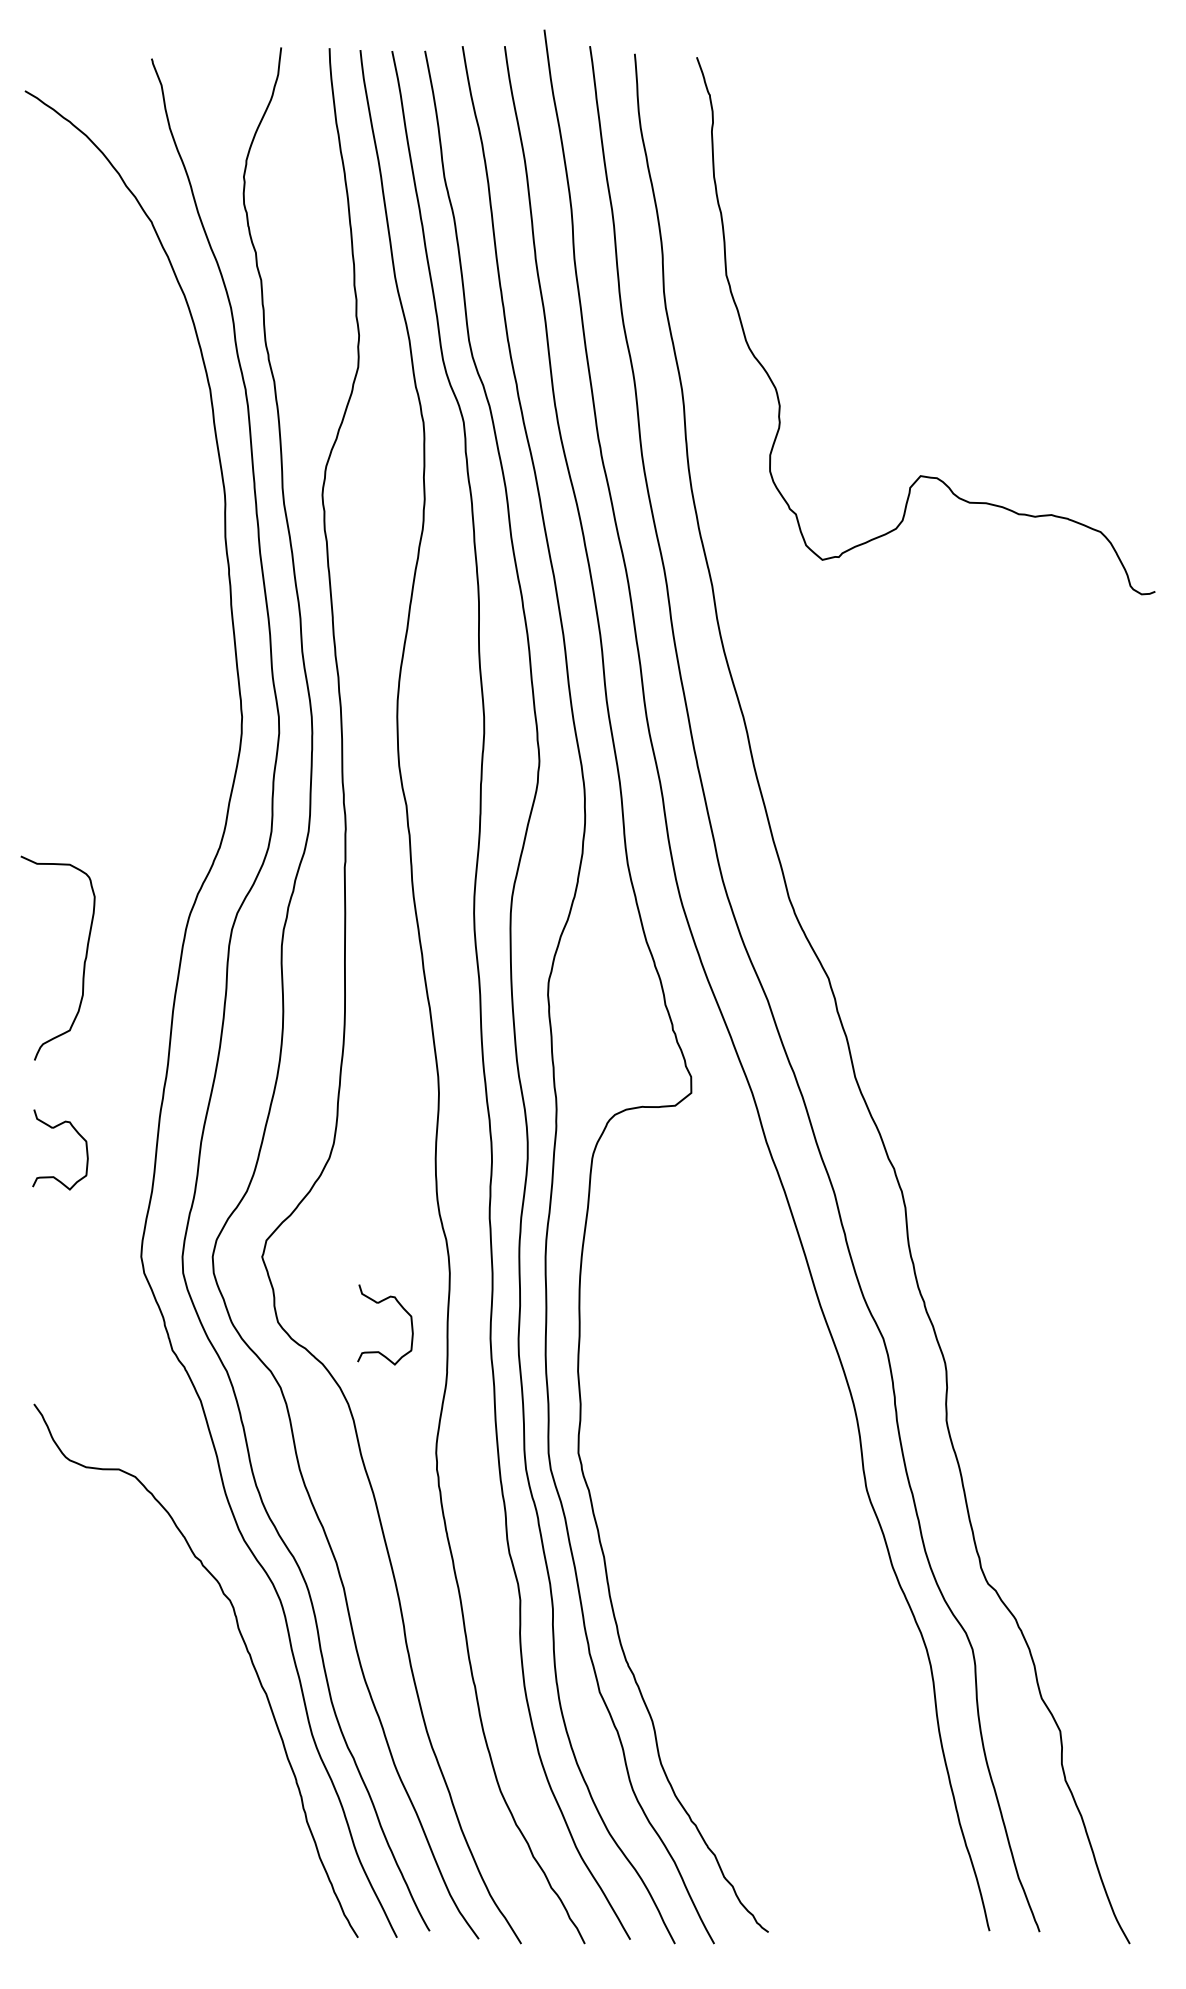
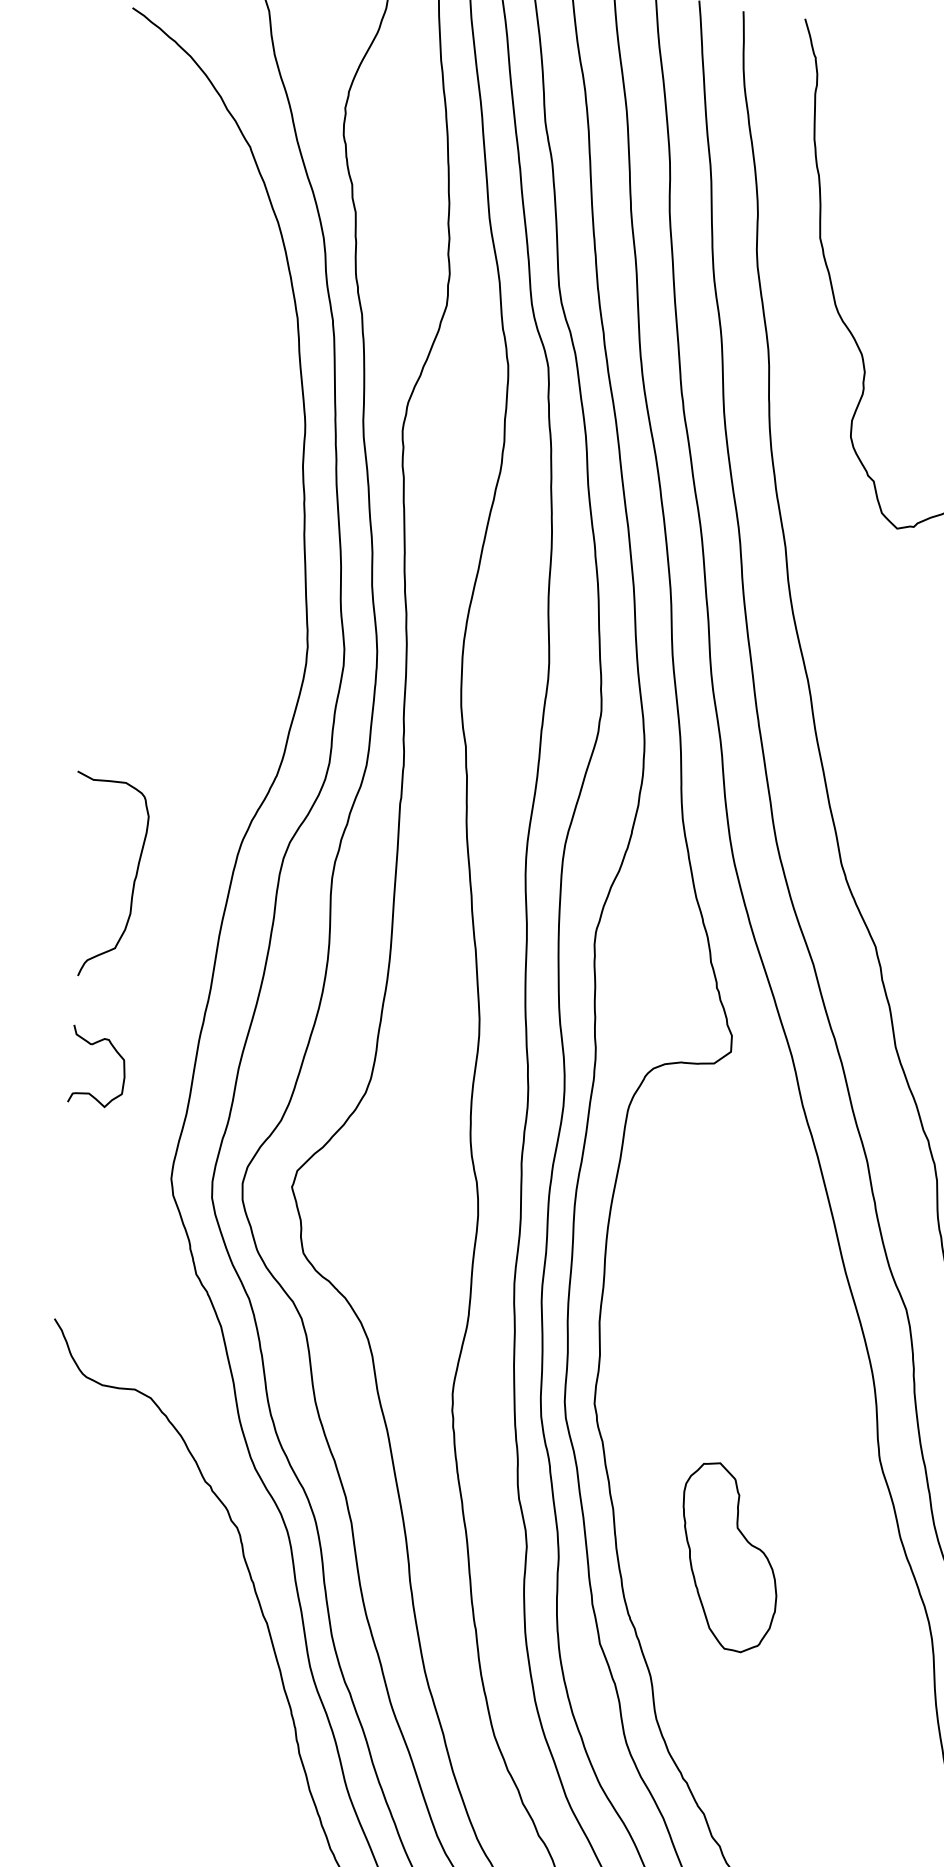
curve: (379, 1303) -> (405, 1241), removed
part: (723, 1597) -> (729, 1557), added

